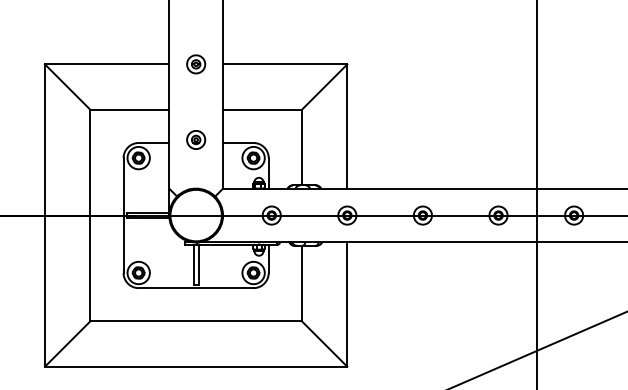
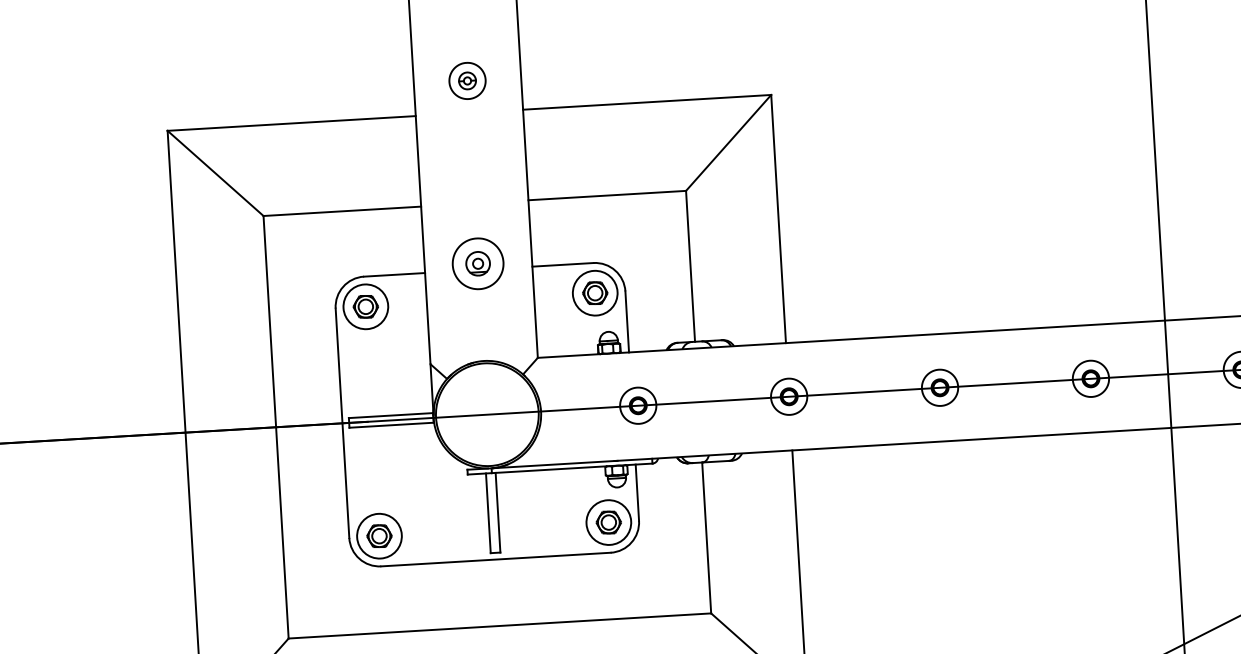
part: (196, 64) -> (468, 81), moved
part: (196, 139) -> (478, 262), size x1.4

